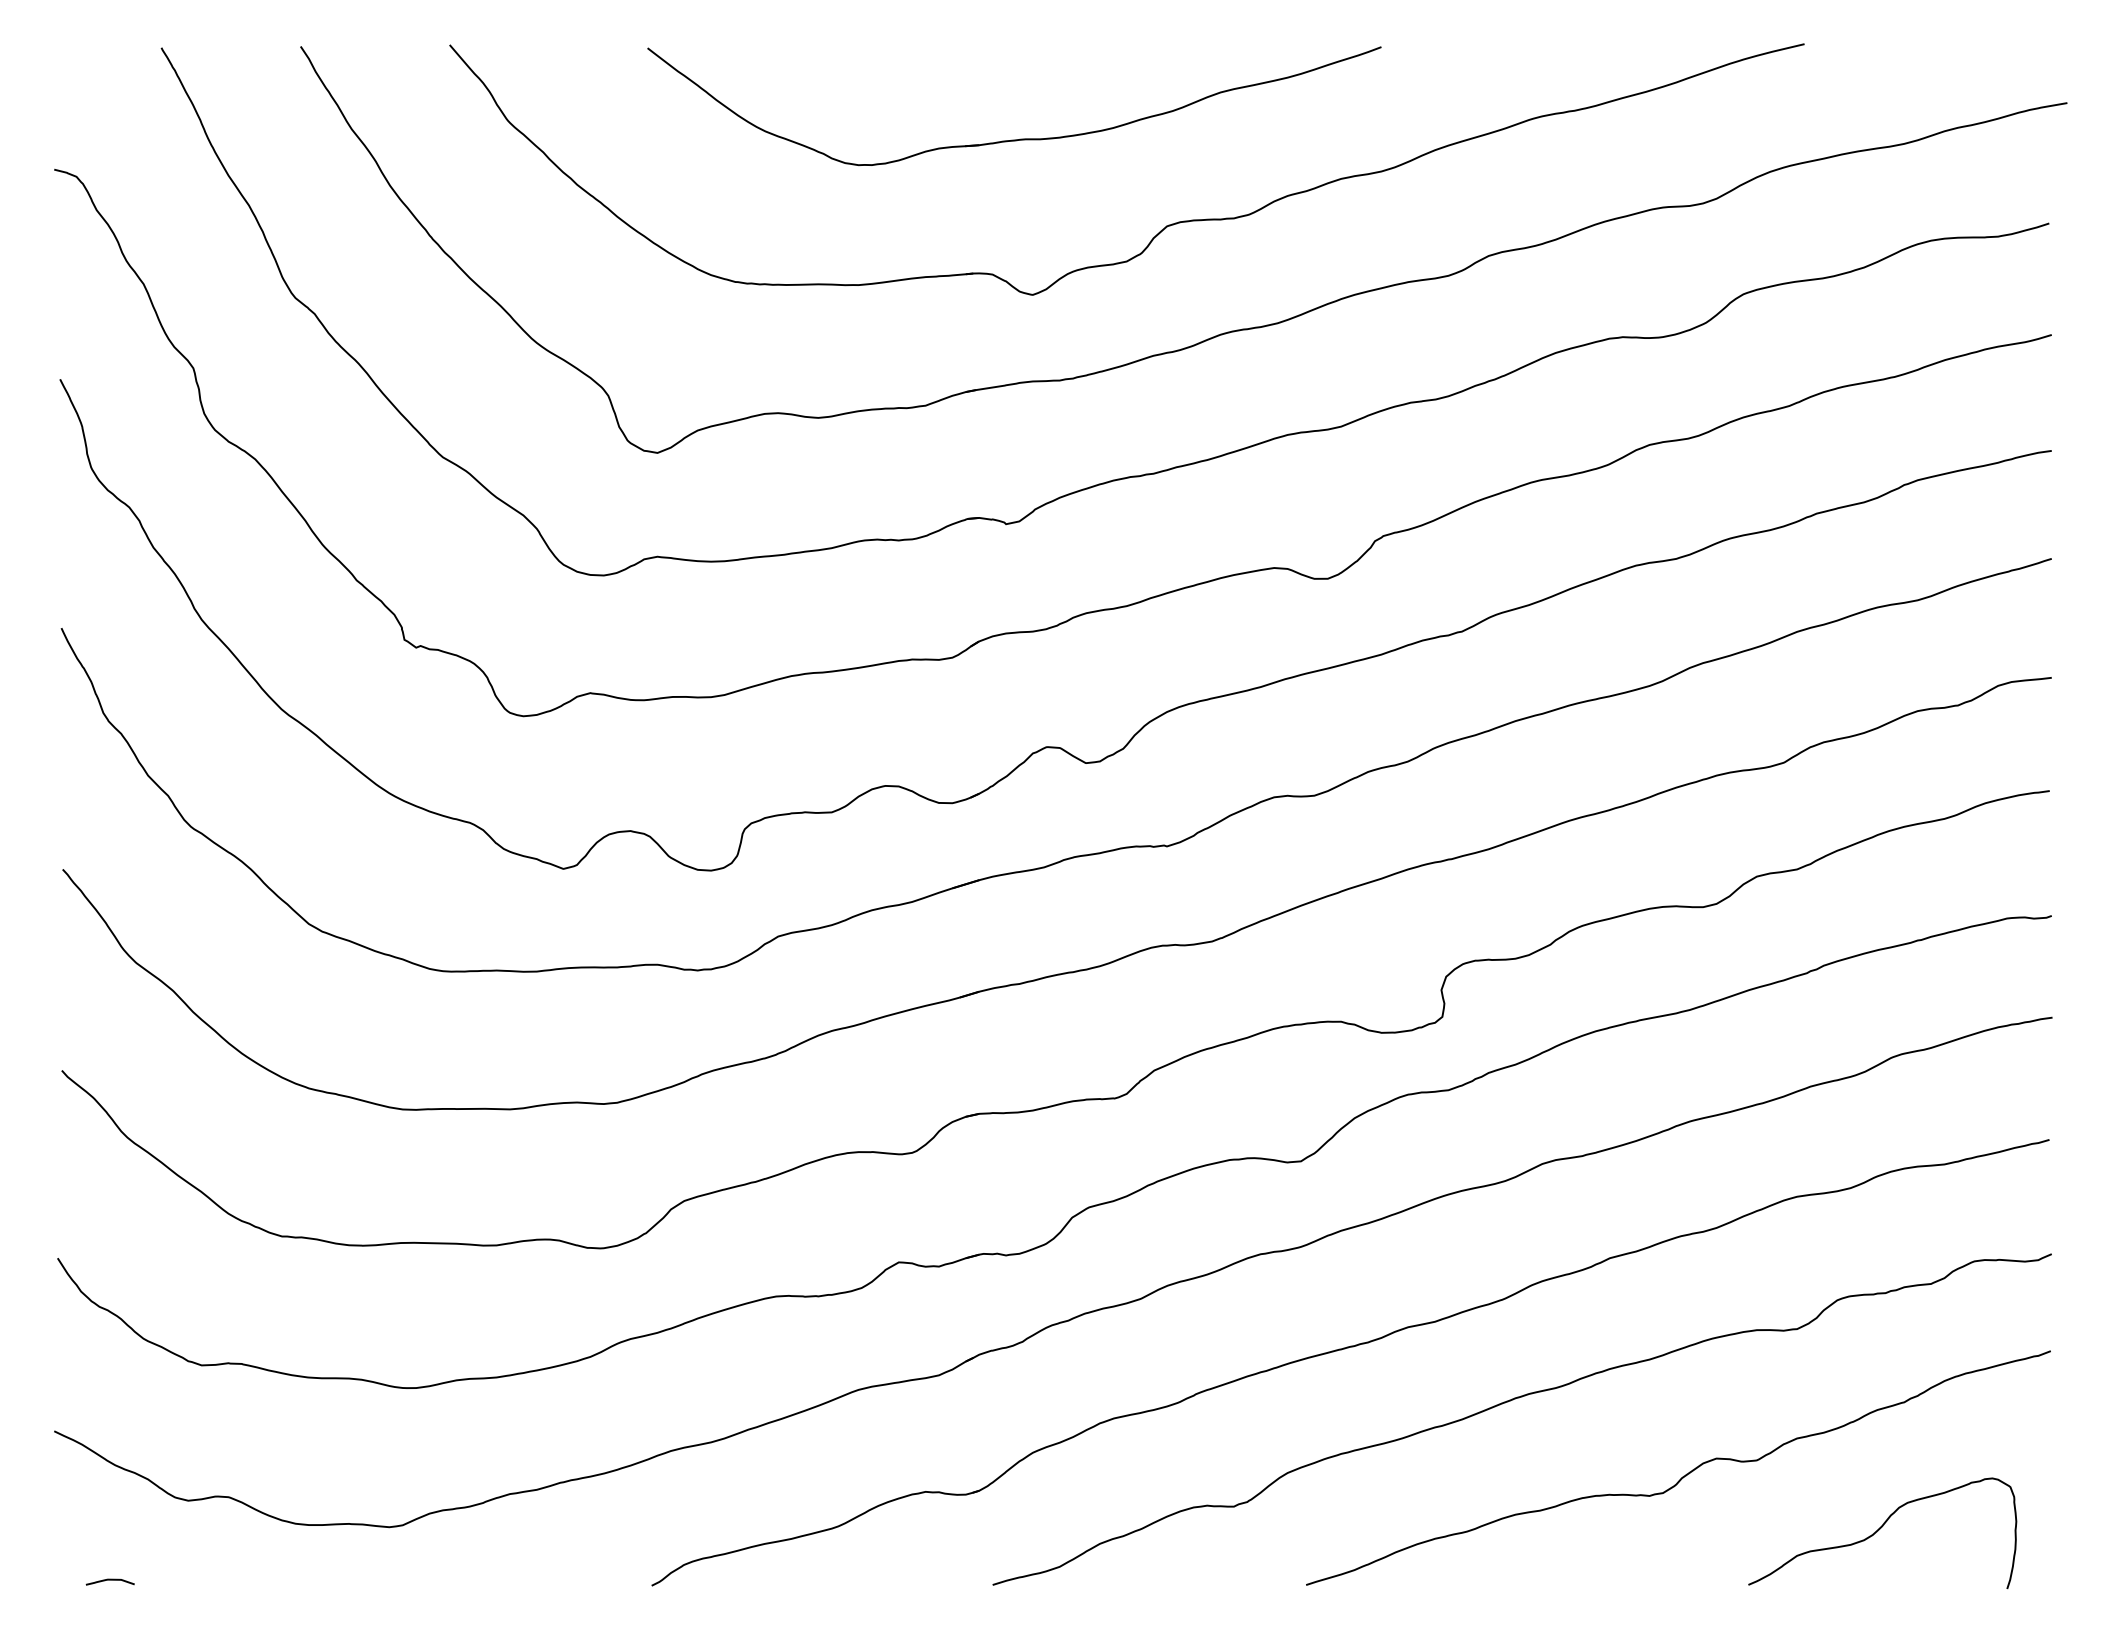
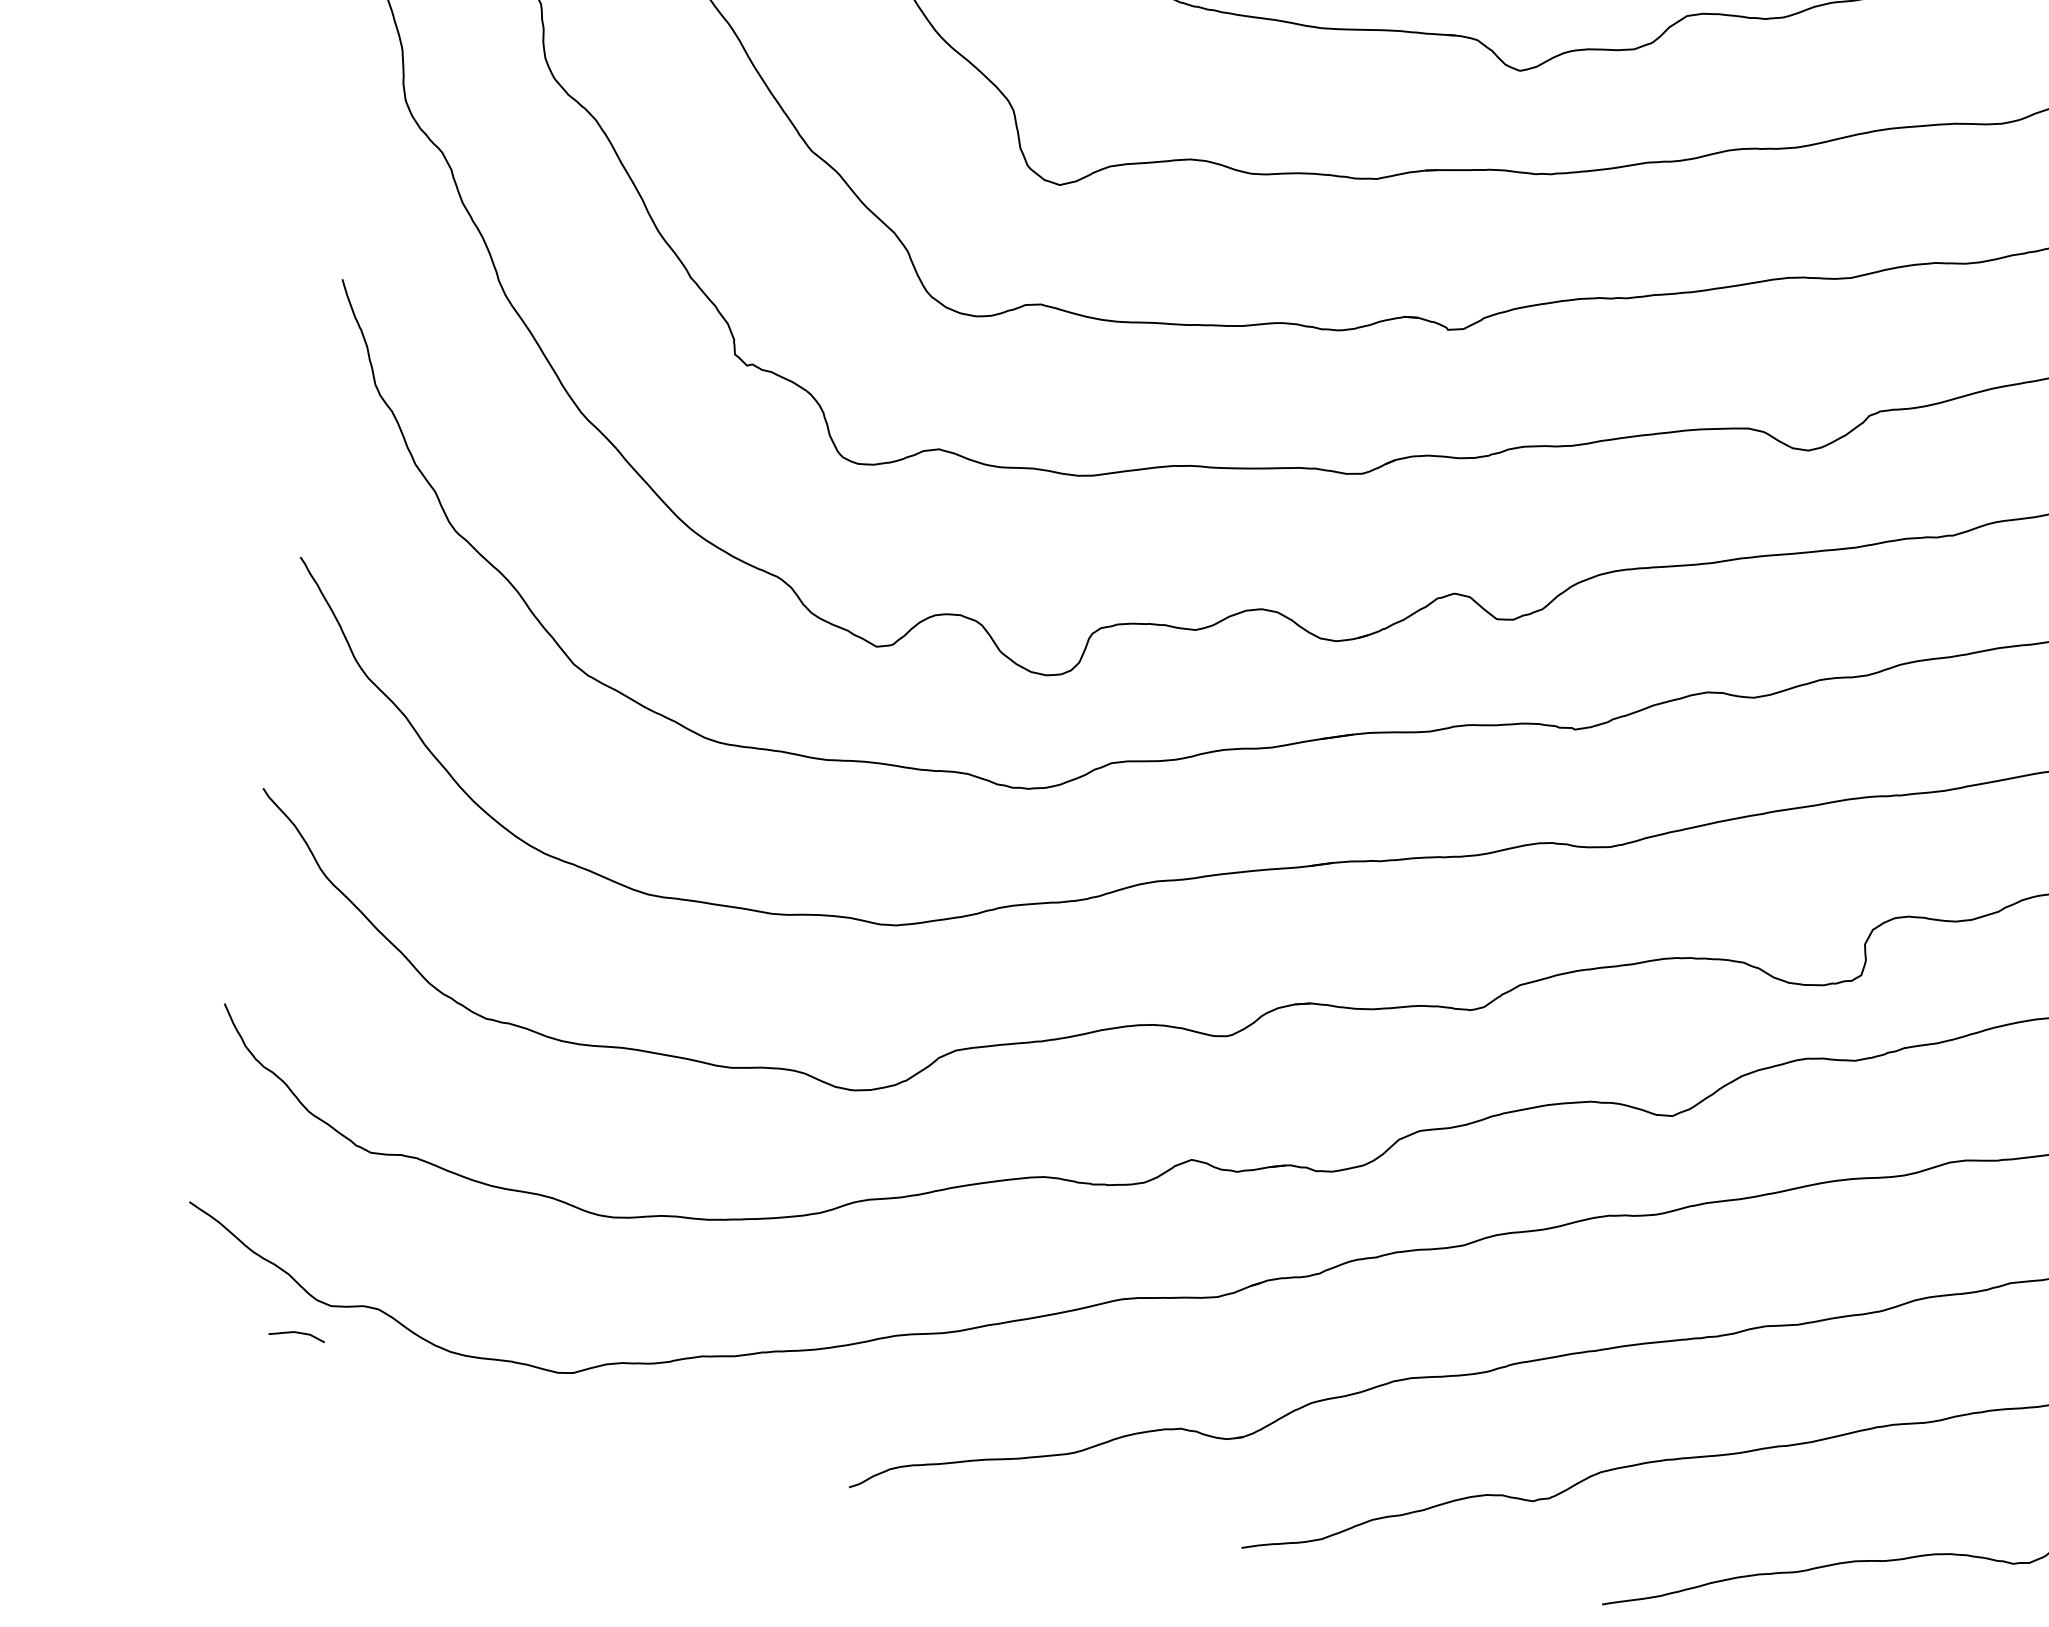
curve: (109, 1580) -> (296, 1333), moved

